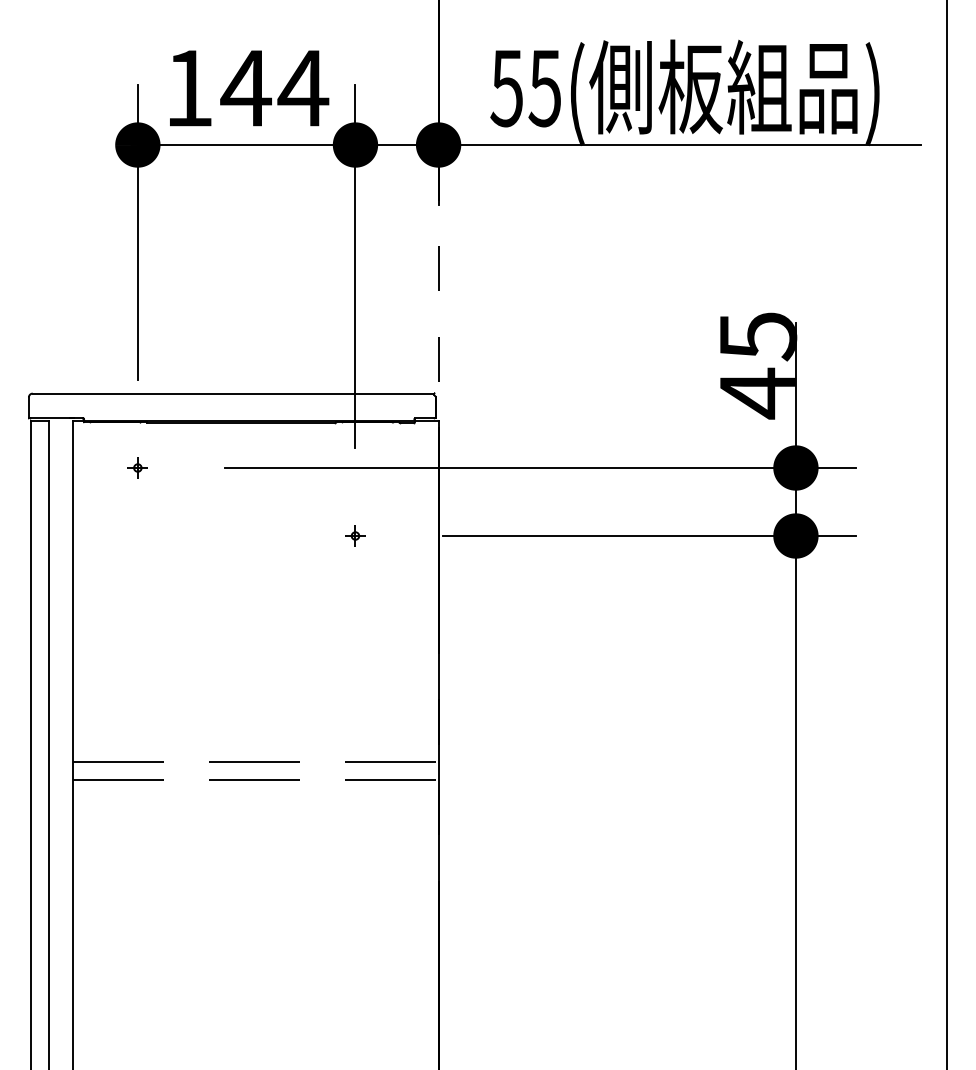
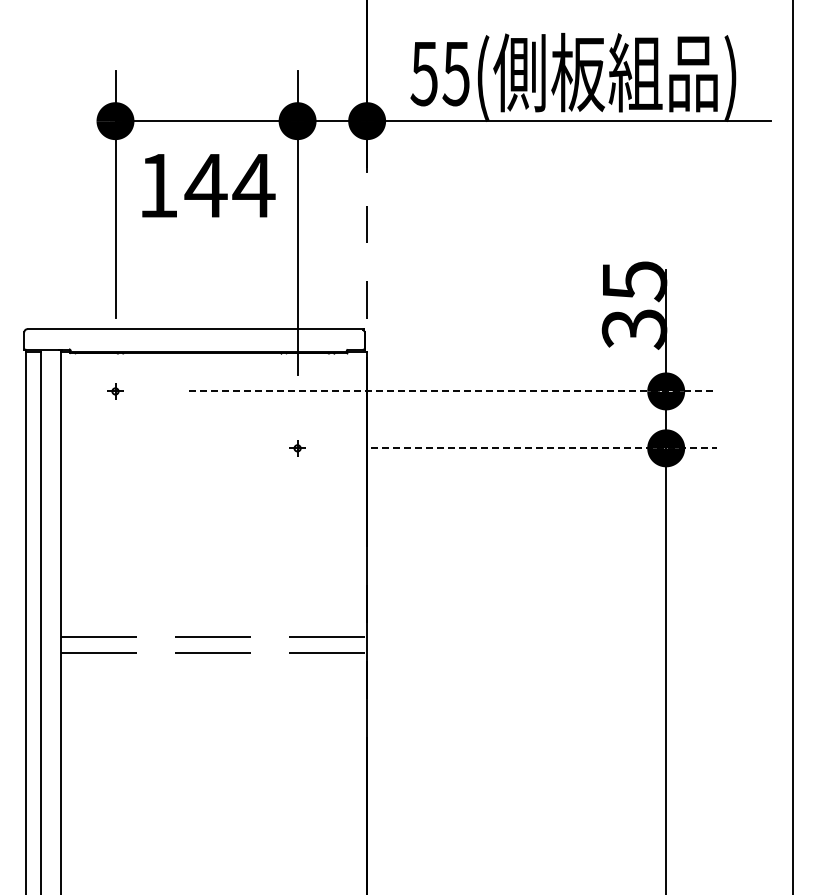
text: (248, 88) -> (208, 185), moved
text: (758, 392) -> (634, 328), 45 -> 35
line: (541, 468) -> (453, 391), solid -> dashed
line: (650, 536) -> (544, 448), solid -> dashed

